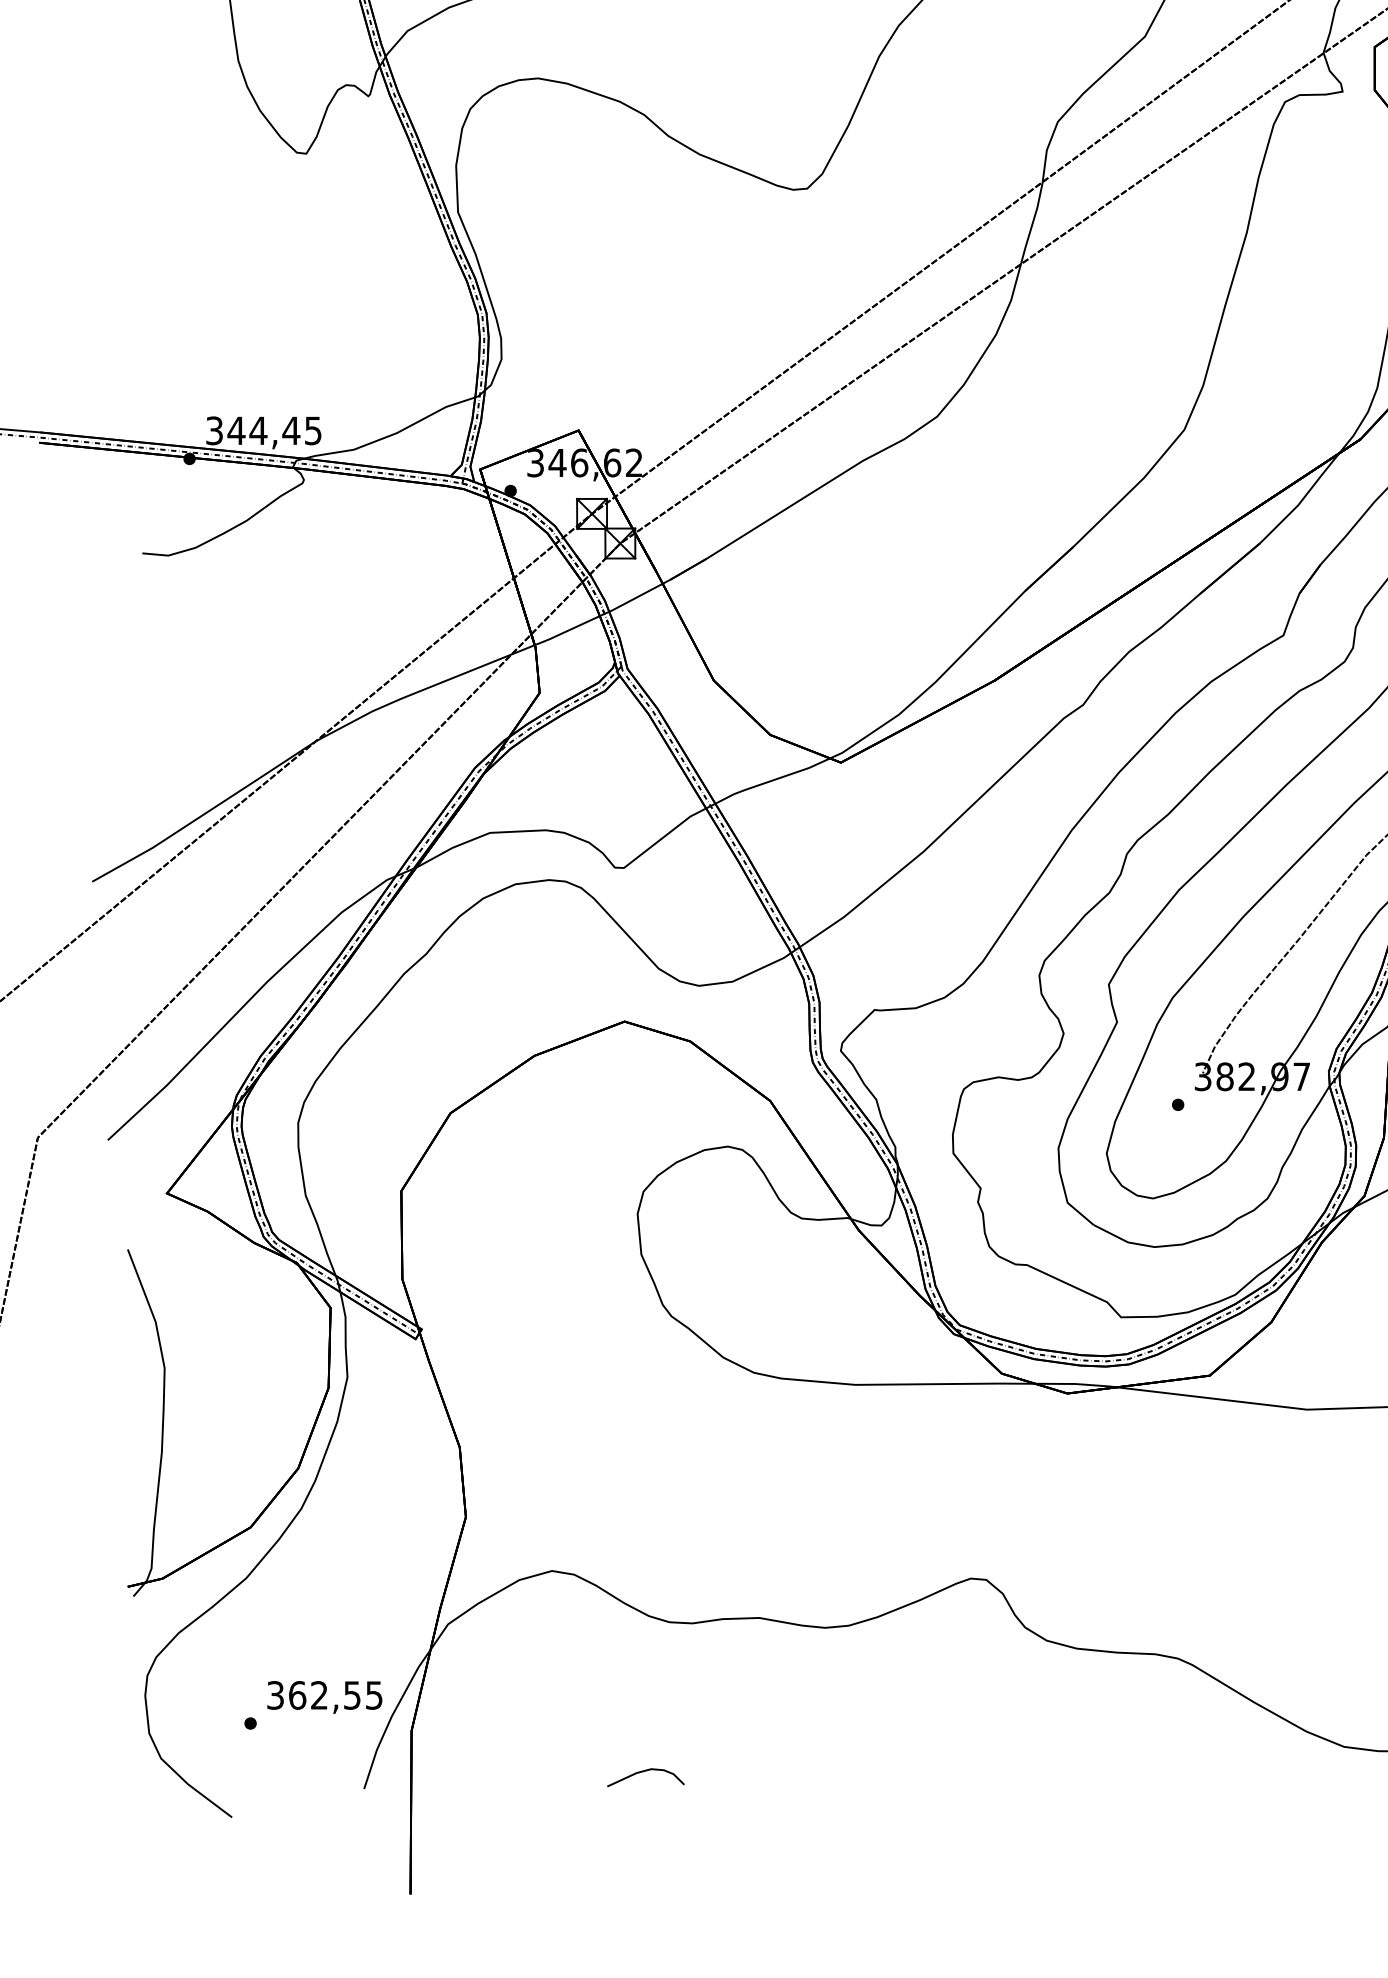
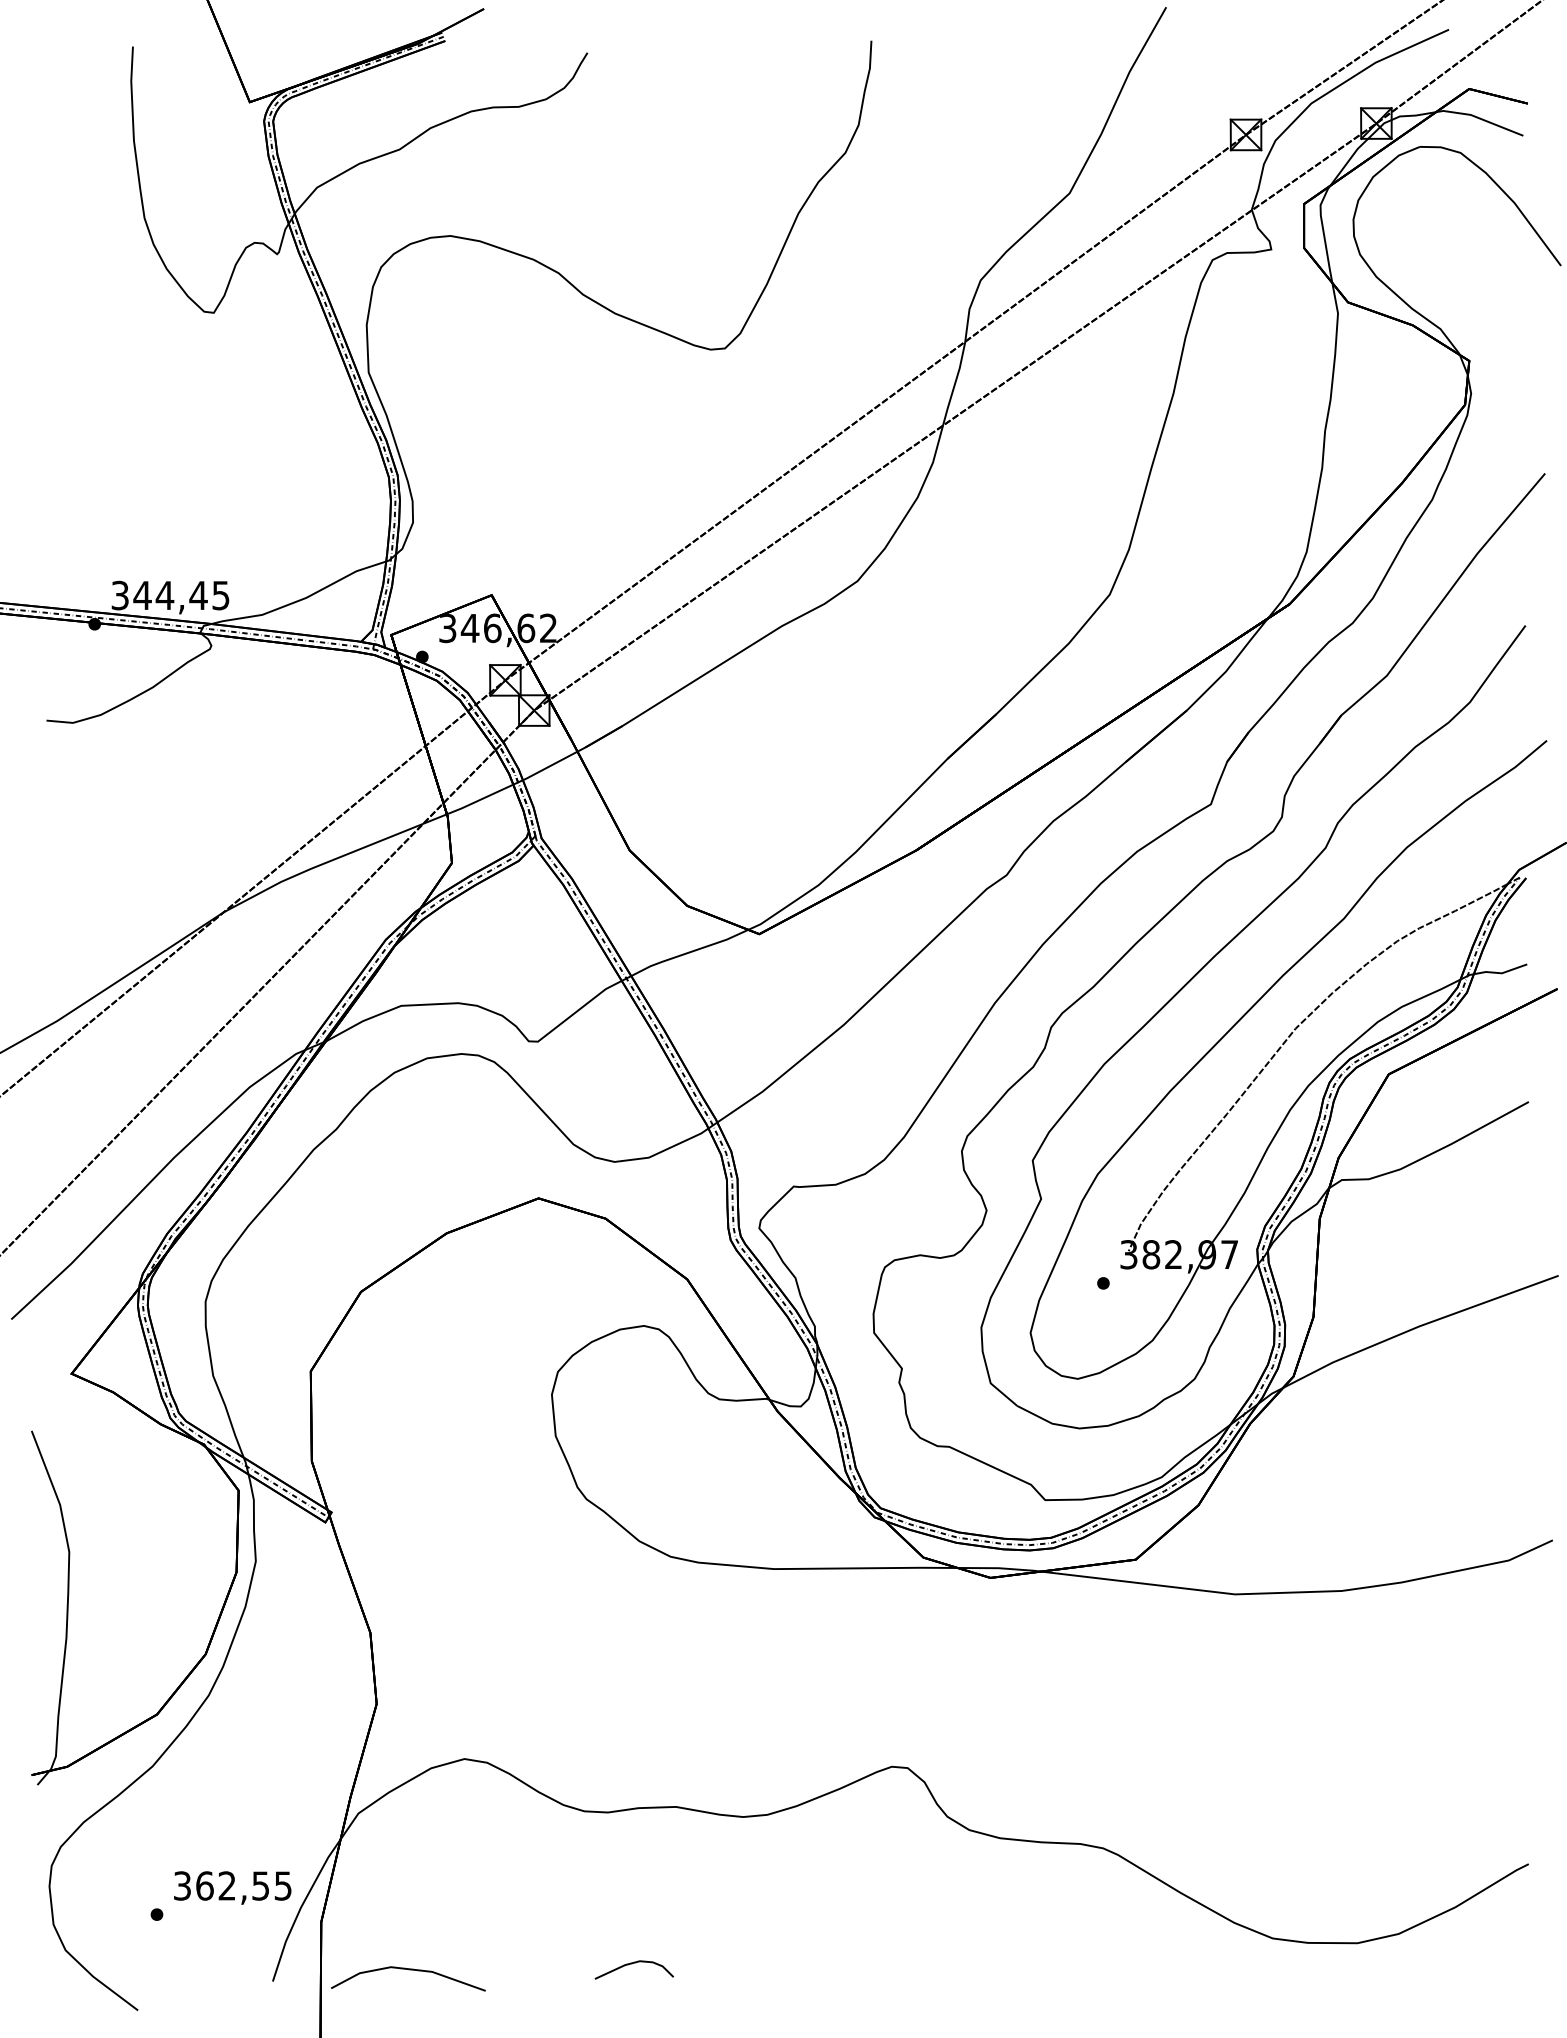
curve: (644, 1772) -> (632, 1964), moved
line: (497, 1778) -> (408, 1970), added

